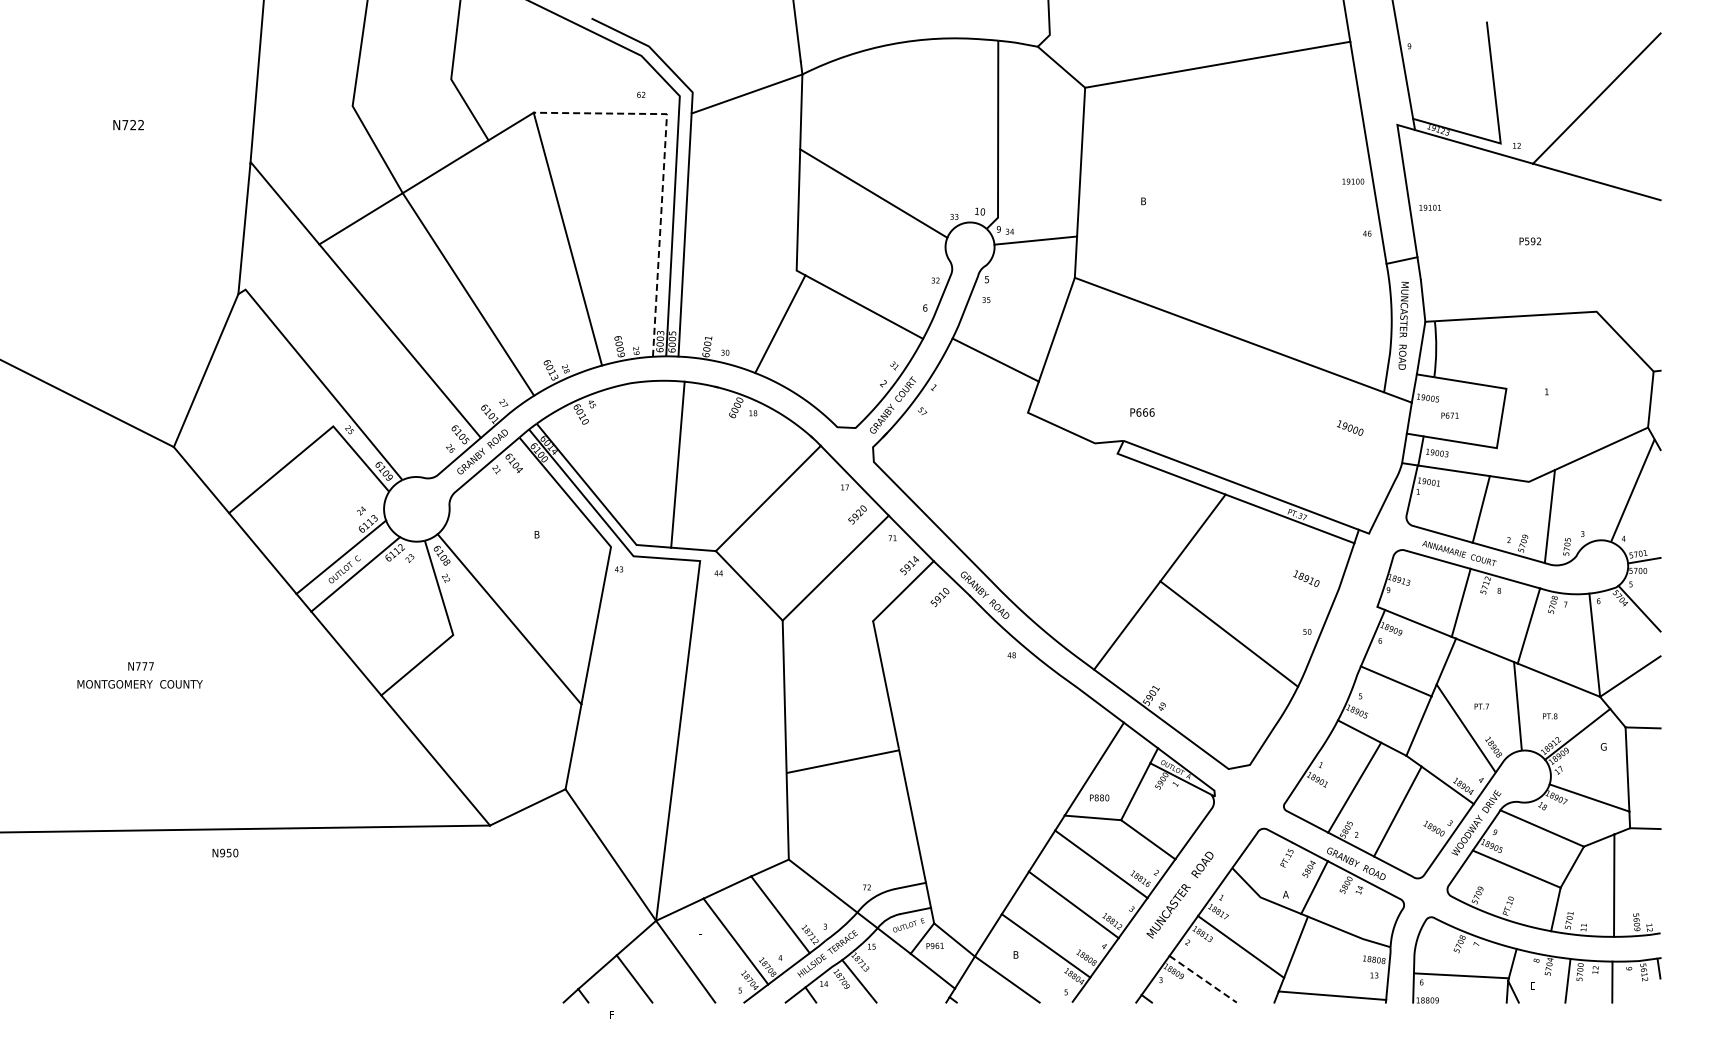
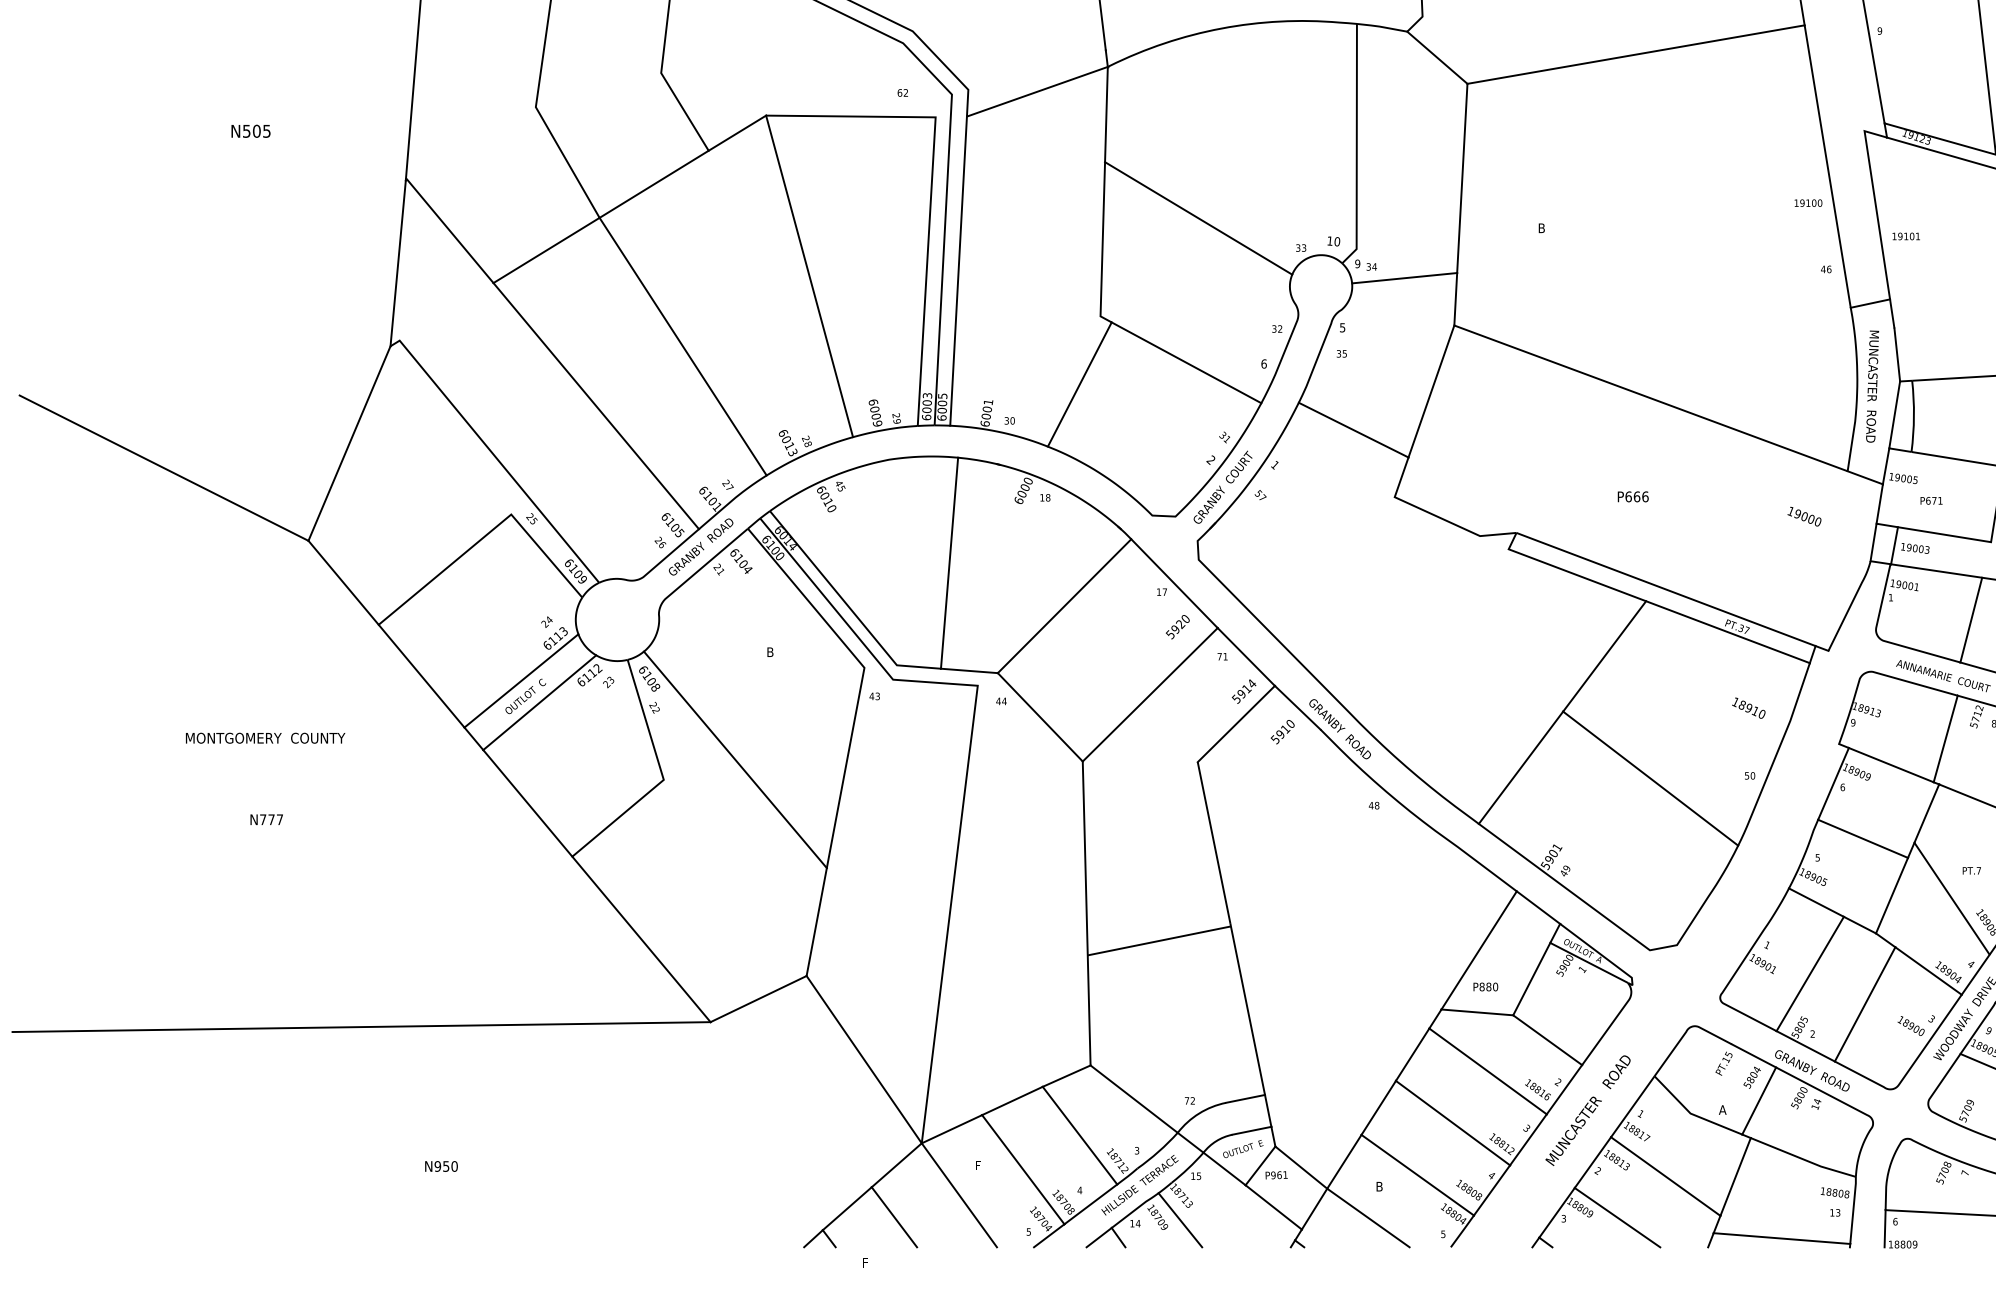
text: (132, 125) -> (255, 131), N722 -> N505
line: (663, 167) -> (931, 185), dashed -> solid
text: (1142, 412) -> (1633, 496), moved
text: (139, 684) -> (264, 738), moved
text: (225, 852) -> (441, 1165), moved
line: (1203, 979) -> (1617, 1217), dashed -> solid

